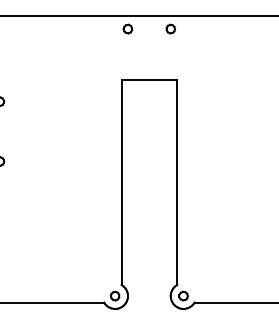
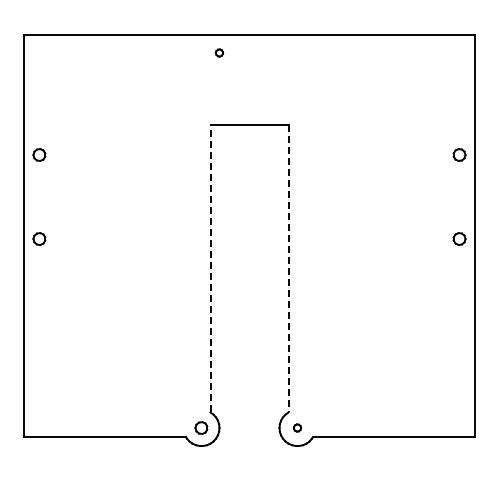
part: (128, 28) -> (219, 52), size x0.6
part: (170, 28) -> (279, 52), removed
line: (121, 182) -> (210, 268), solid -> dashed
line: (177, 182) -> (288, 268), solid -> dashed
part: (183, 295) -> (297, 427), size x0.6

